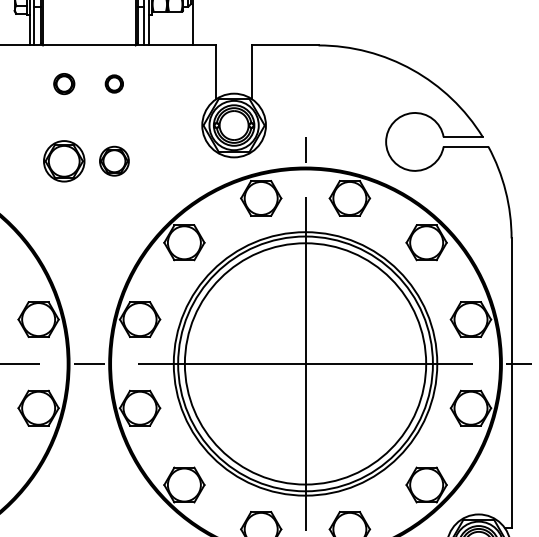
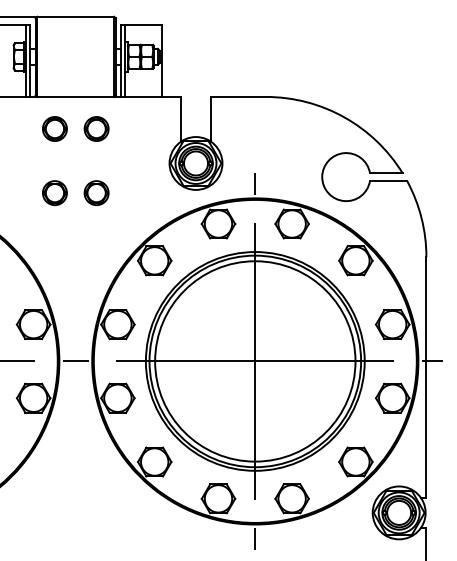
part: (63, 83) -> (54, 128), size x1.43
part: (114, 83) -> (96, 128), size x1.67
part: (63, 160) -> (54, 192), size x0.71

